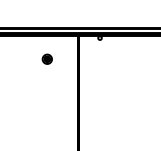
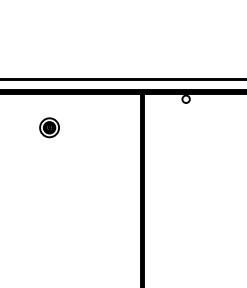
part: (46, 58) -> (47, 126), moved

